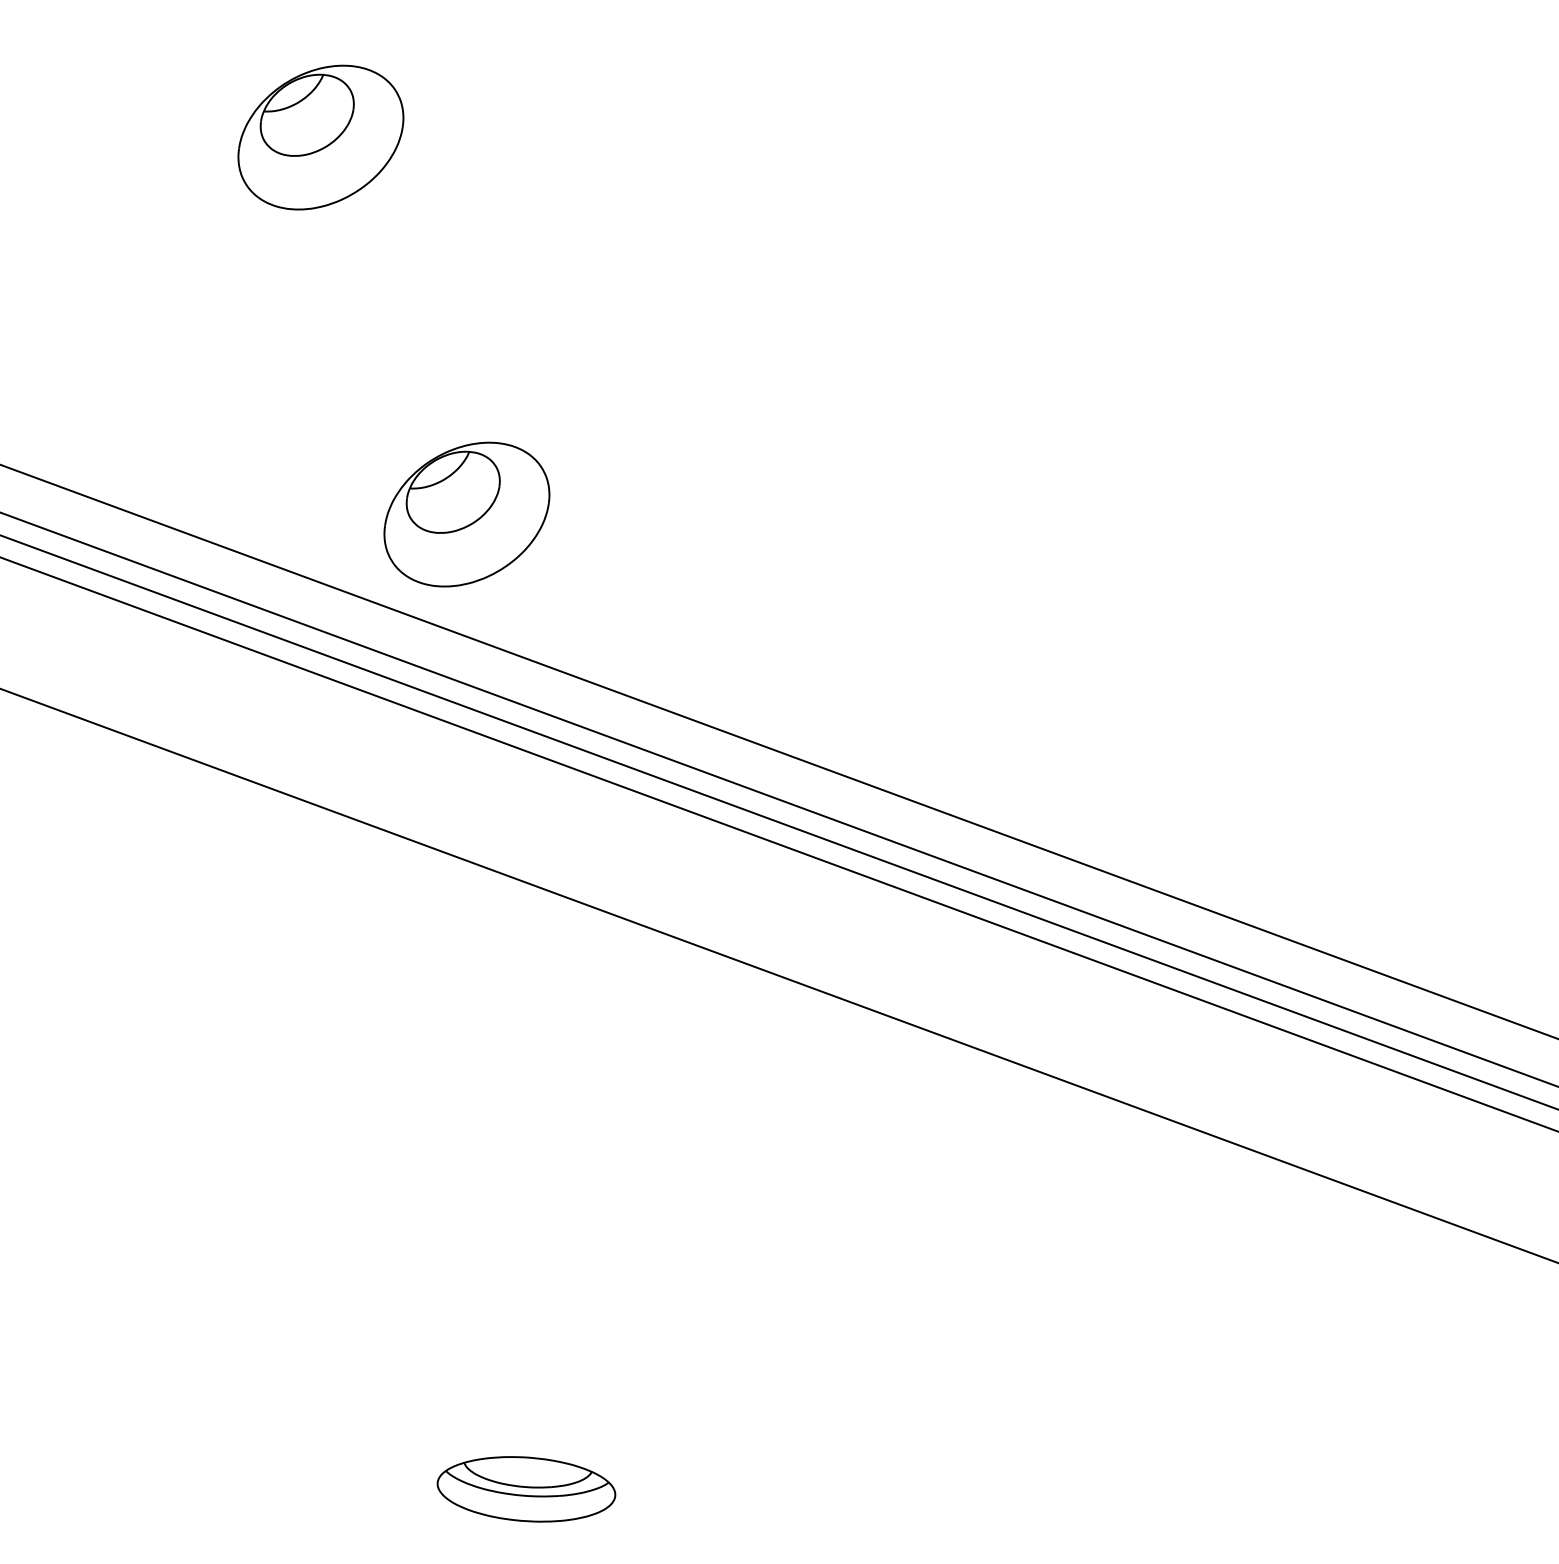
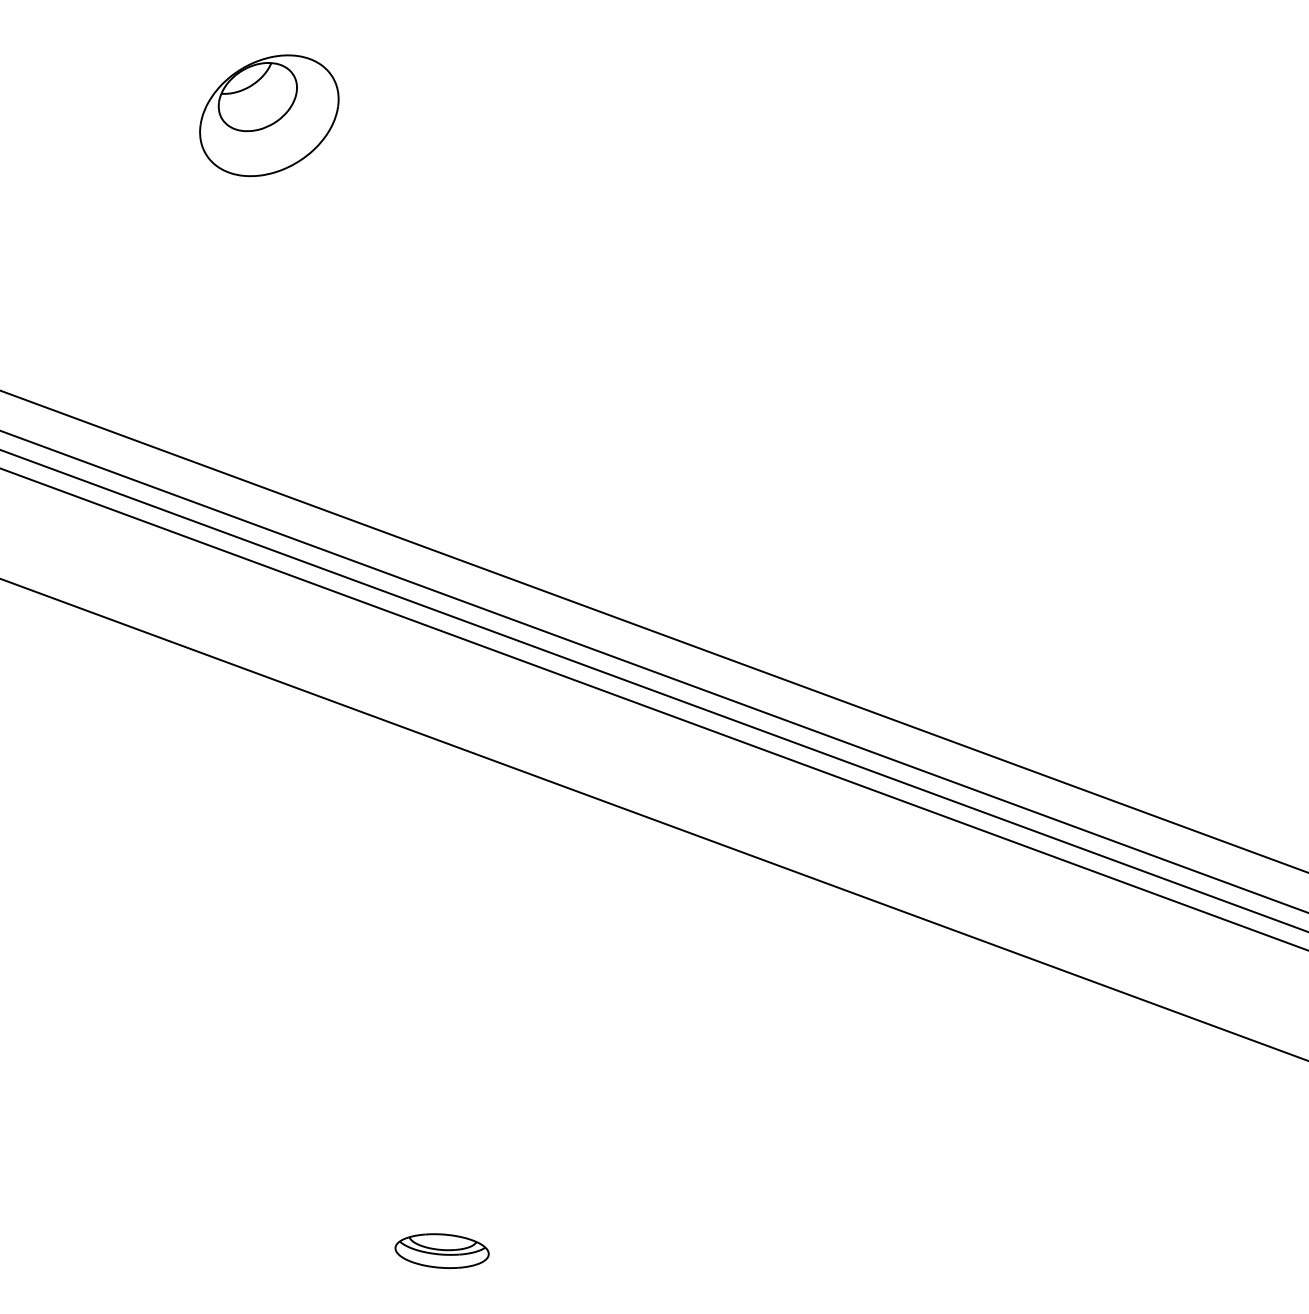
part: (466, 514) -> (391, 432), removed
part: (526, 1489) -> (442, 1251), size x0.62

